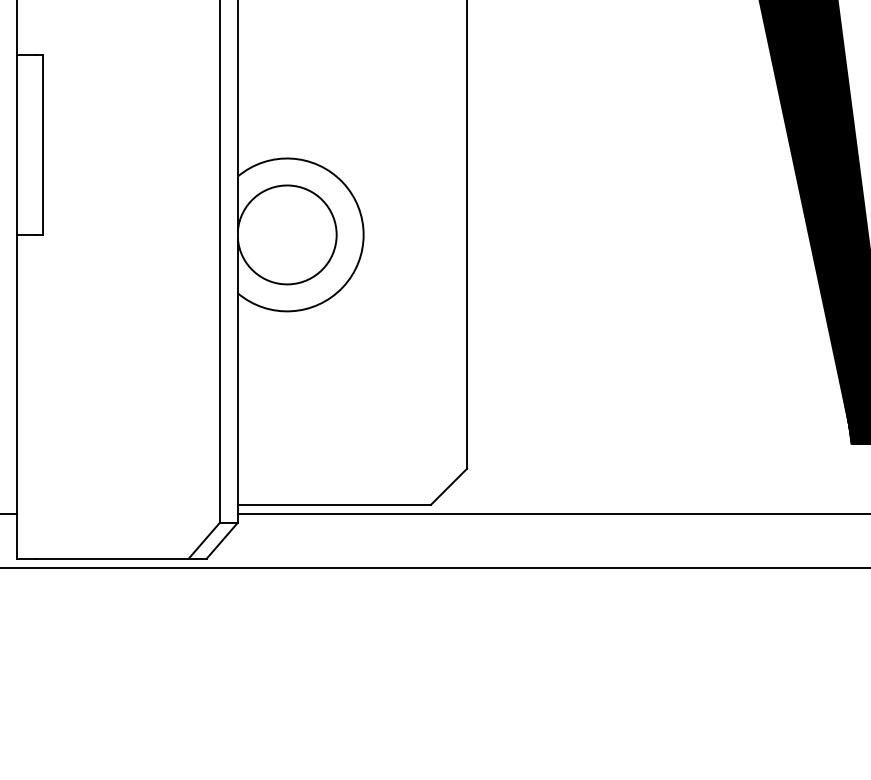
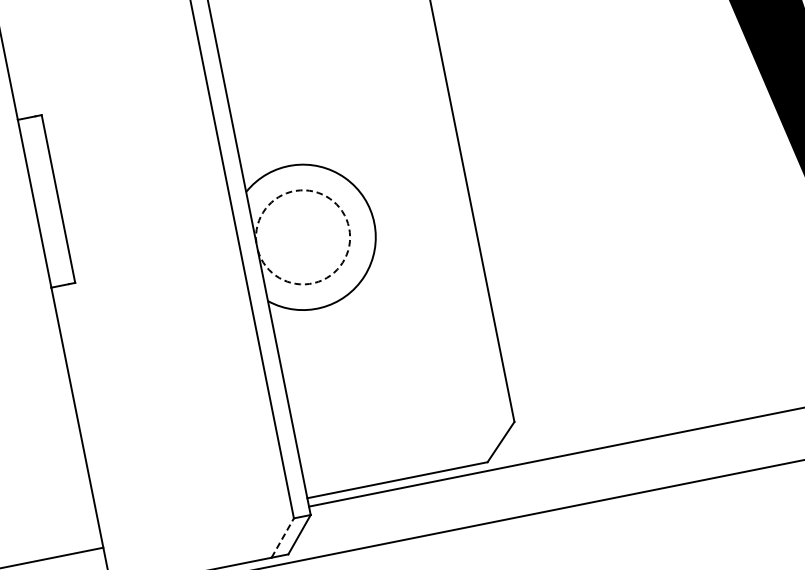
arc: (336, 234) -> (348, 227), solid -> dashed
line: (204, 540) -> (282, 537), solid -> dashed

